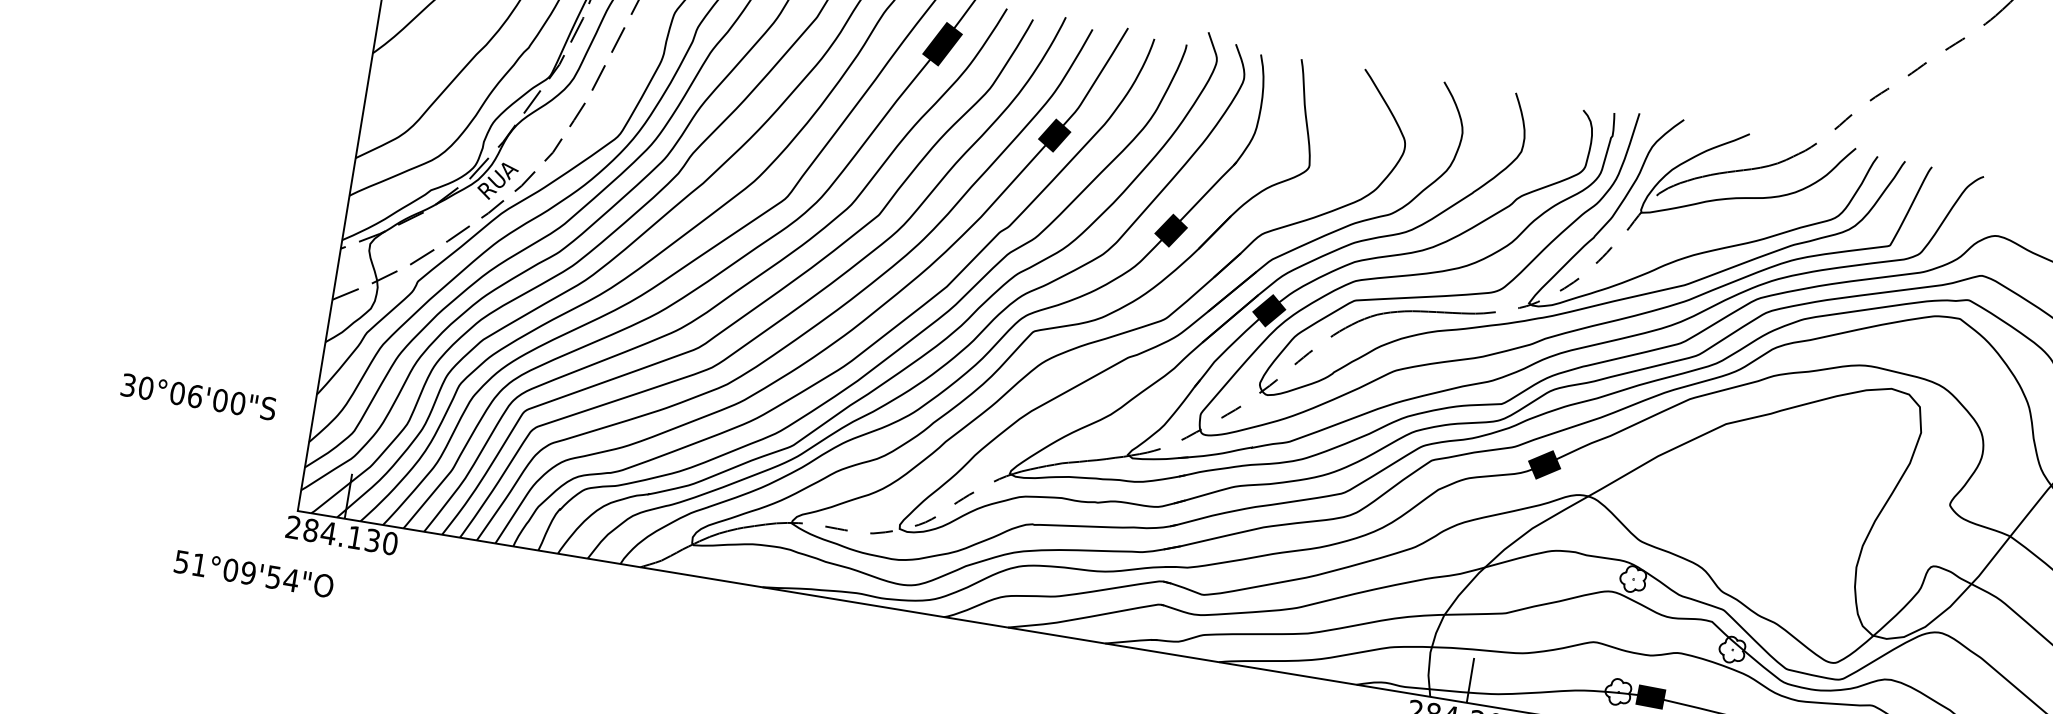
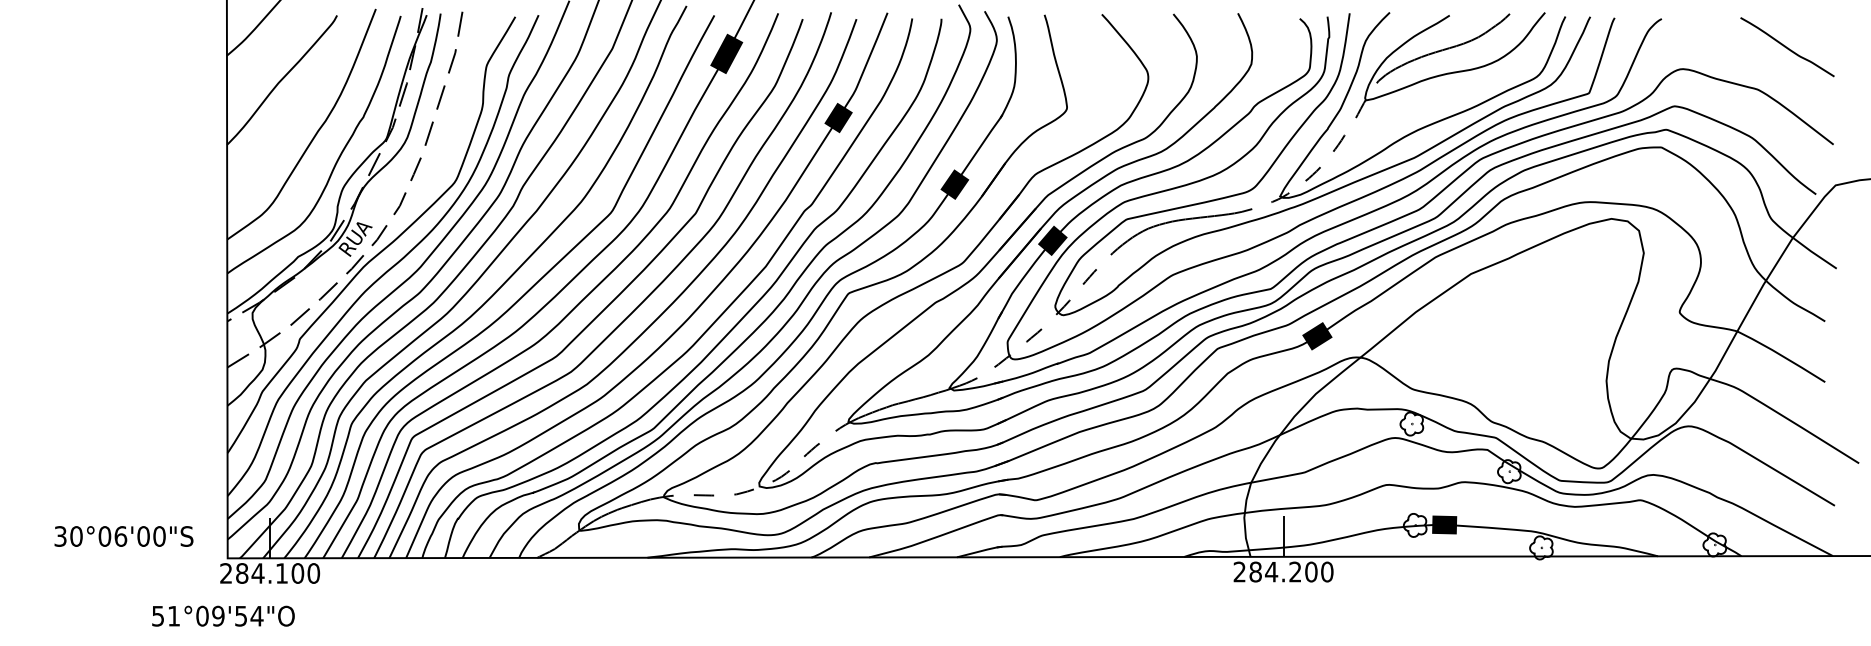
text: (198, 396) -> (123, 536), moved
text: (372, 540) -> (297, 573), 284.130 -> 284.100
text: (254, 573) -> (223, 615), moved

